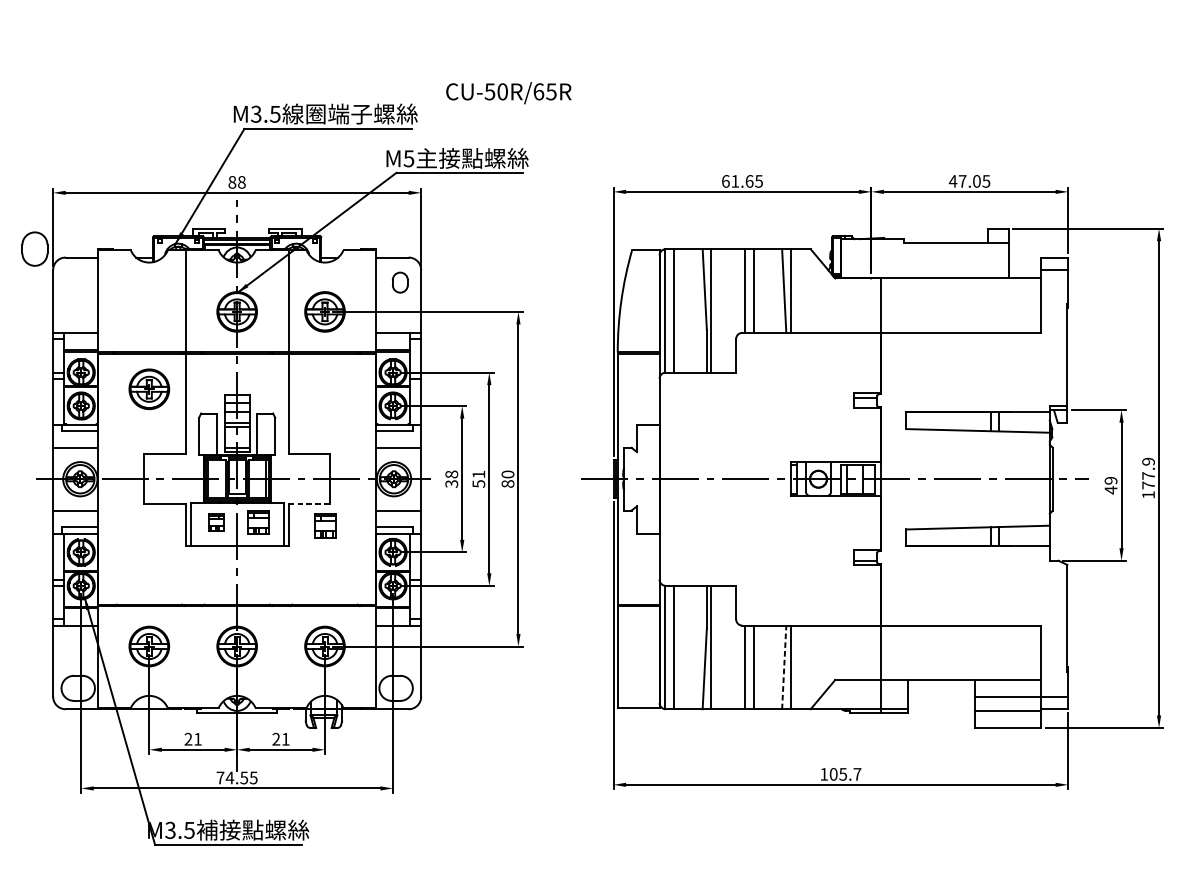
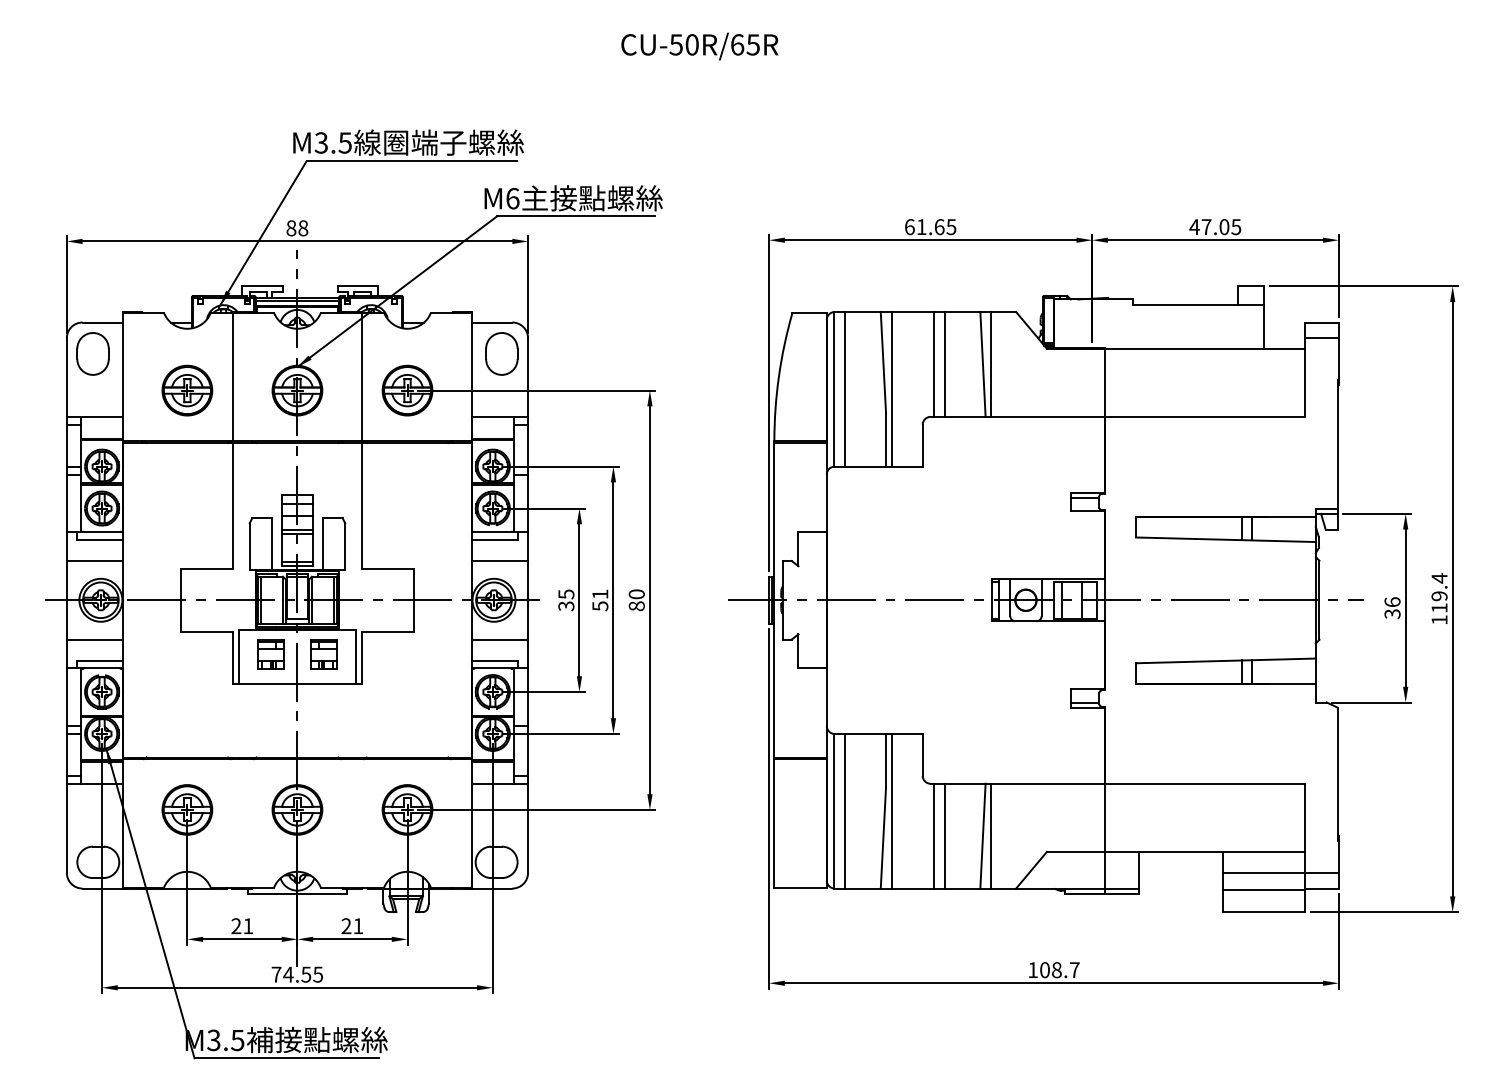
text: (508, 93) -> (699, 46), moved
text: (408, 158) -> (512, 198), M5 -> M6
part: (34, 248) -> (92, 353), moved
part: (400, 282) -> (501, 353), size x1.67
part: (149, 389) -> (187, 390), moved
text: (1148, 473) -> (1439, 592), 177.9 -> 119.4
text: (451, 474) -> (566, 594), 38 -> 35
text: (1111, 485) -> (1392, 608), 49 -> 36
line: (309, 504) -> (388, 631), dashed -> solid
part: (215, 522) -> (270, 654), size x1.43
part: (324, 525) -> (407, 658), removed
line: (784, 666) -> (983, 835), dashed -> solid
text: (842, 774) -> (1056, 970), 105.7 -> 108.7

